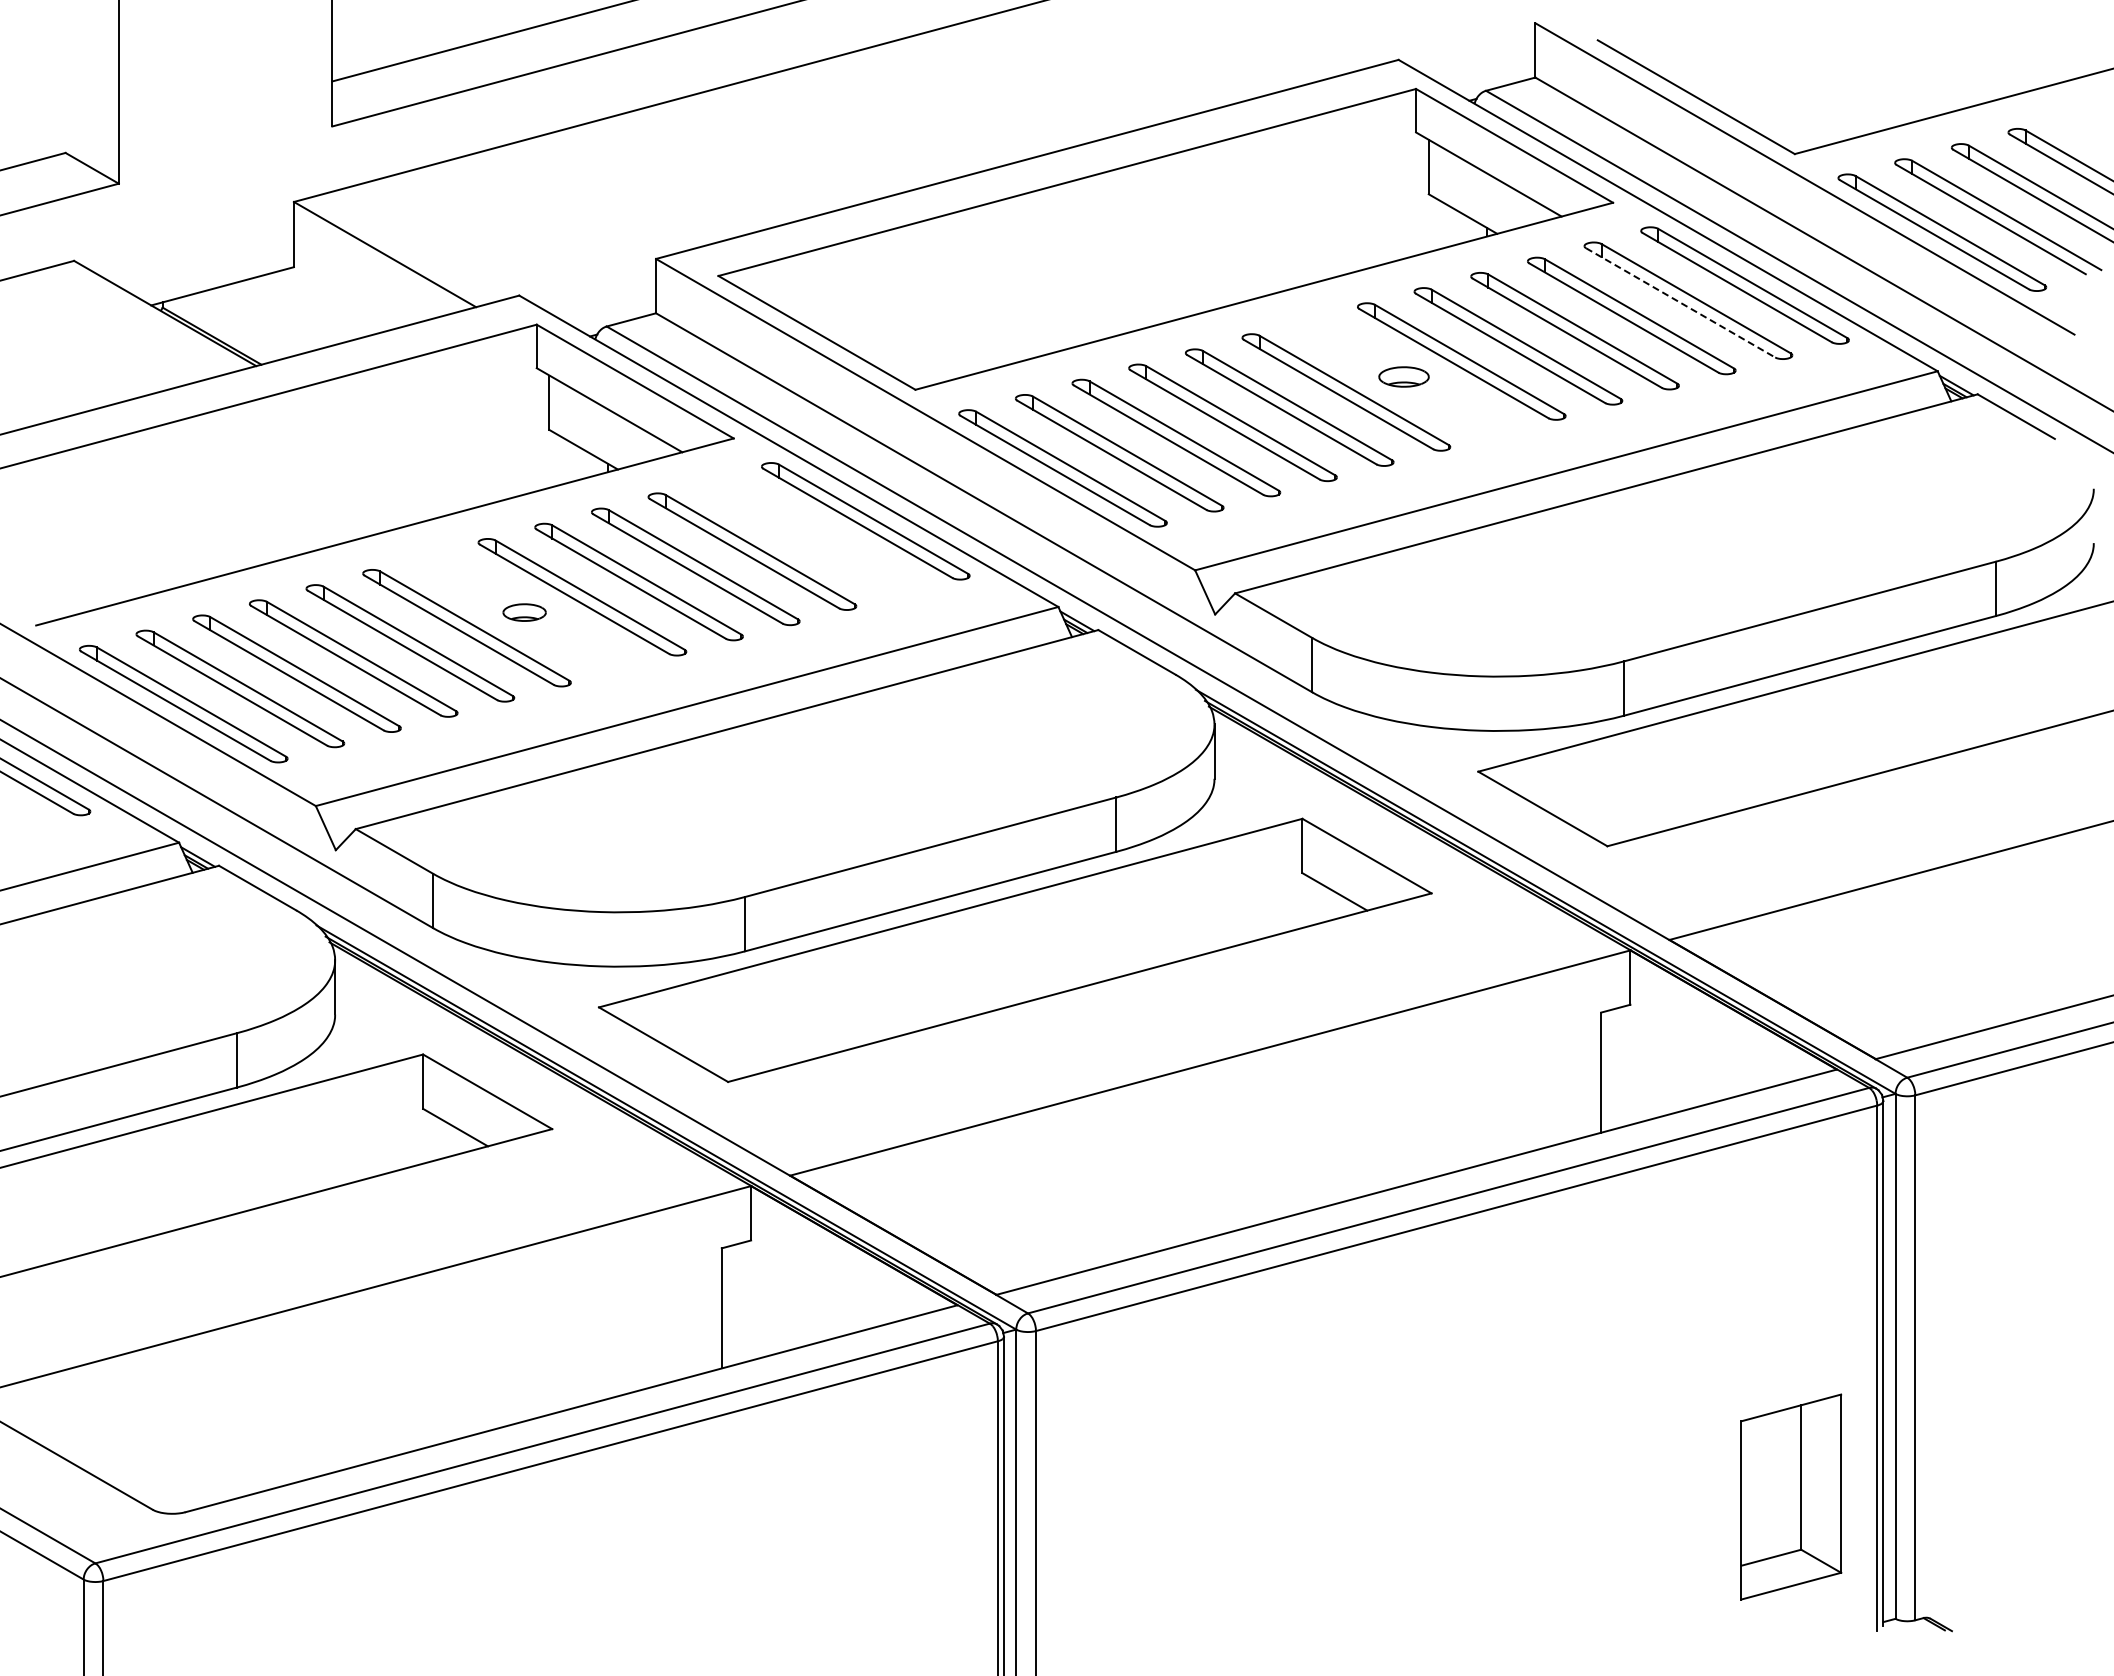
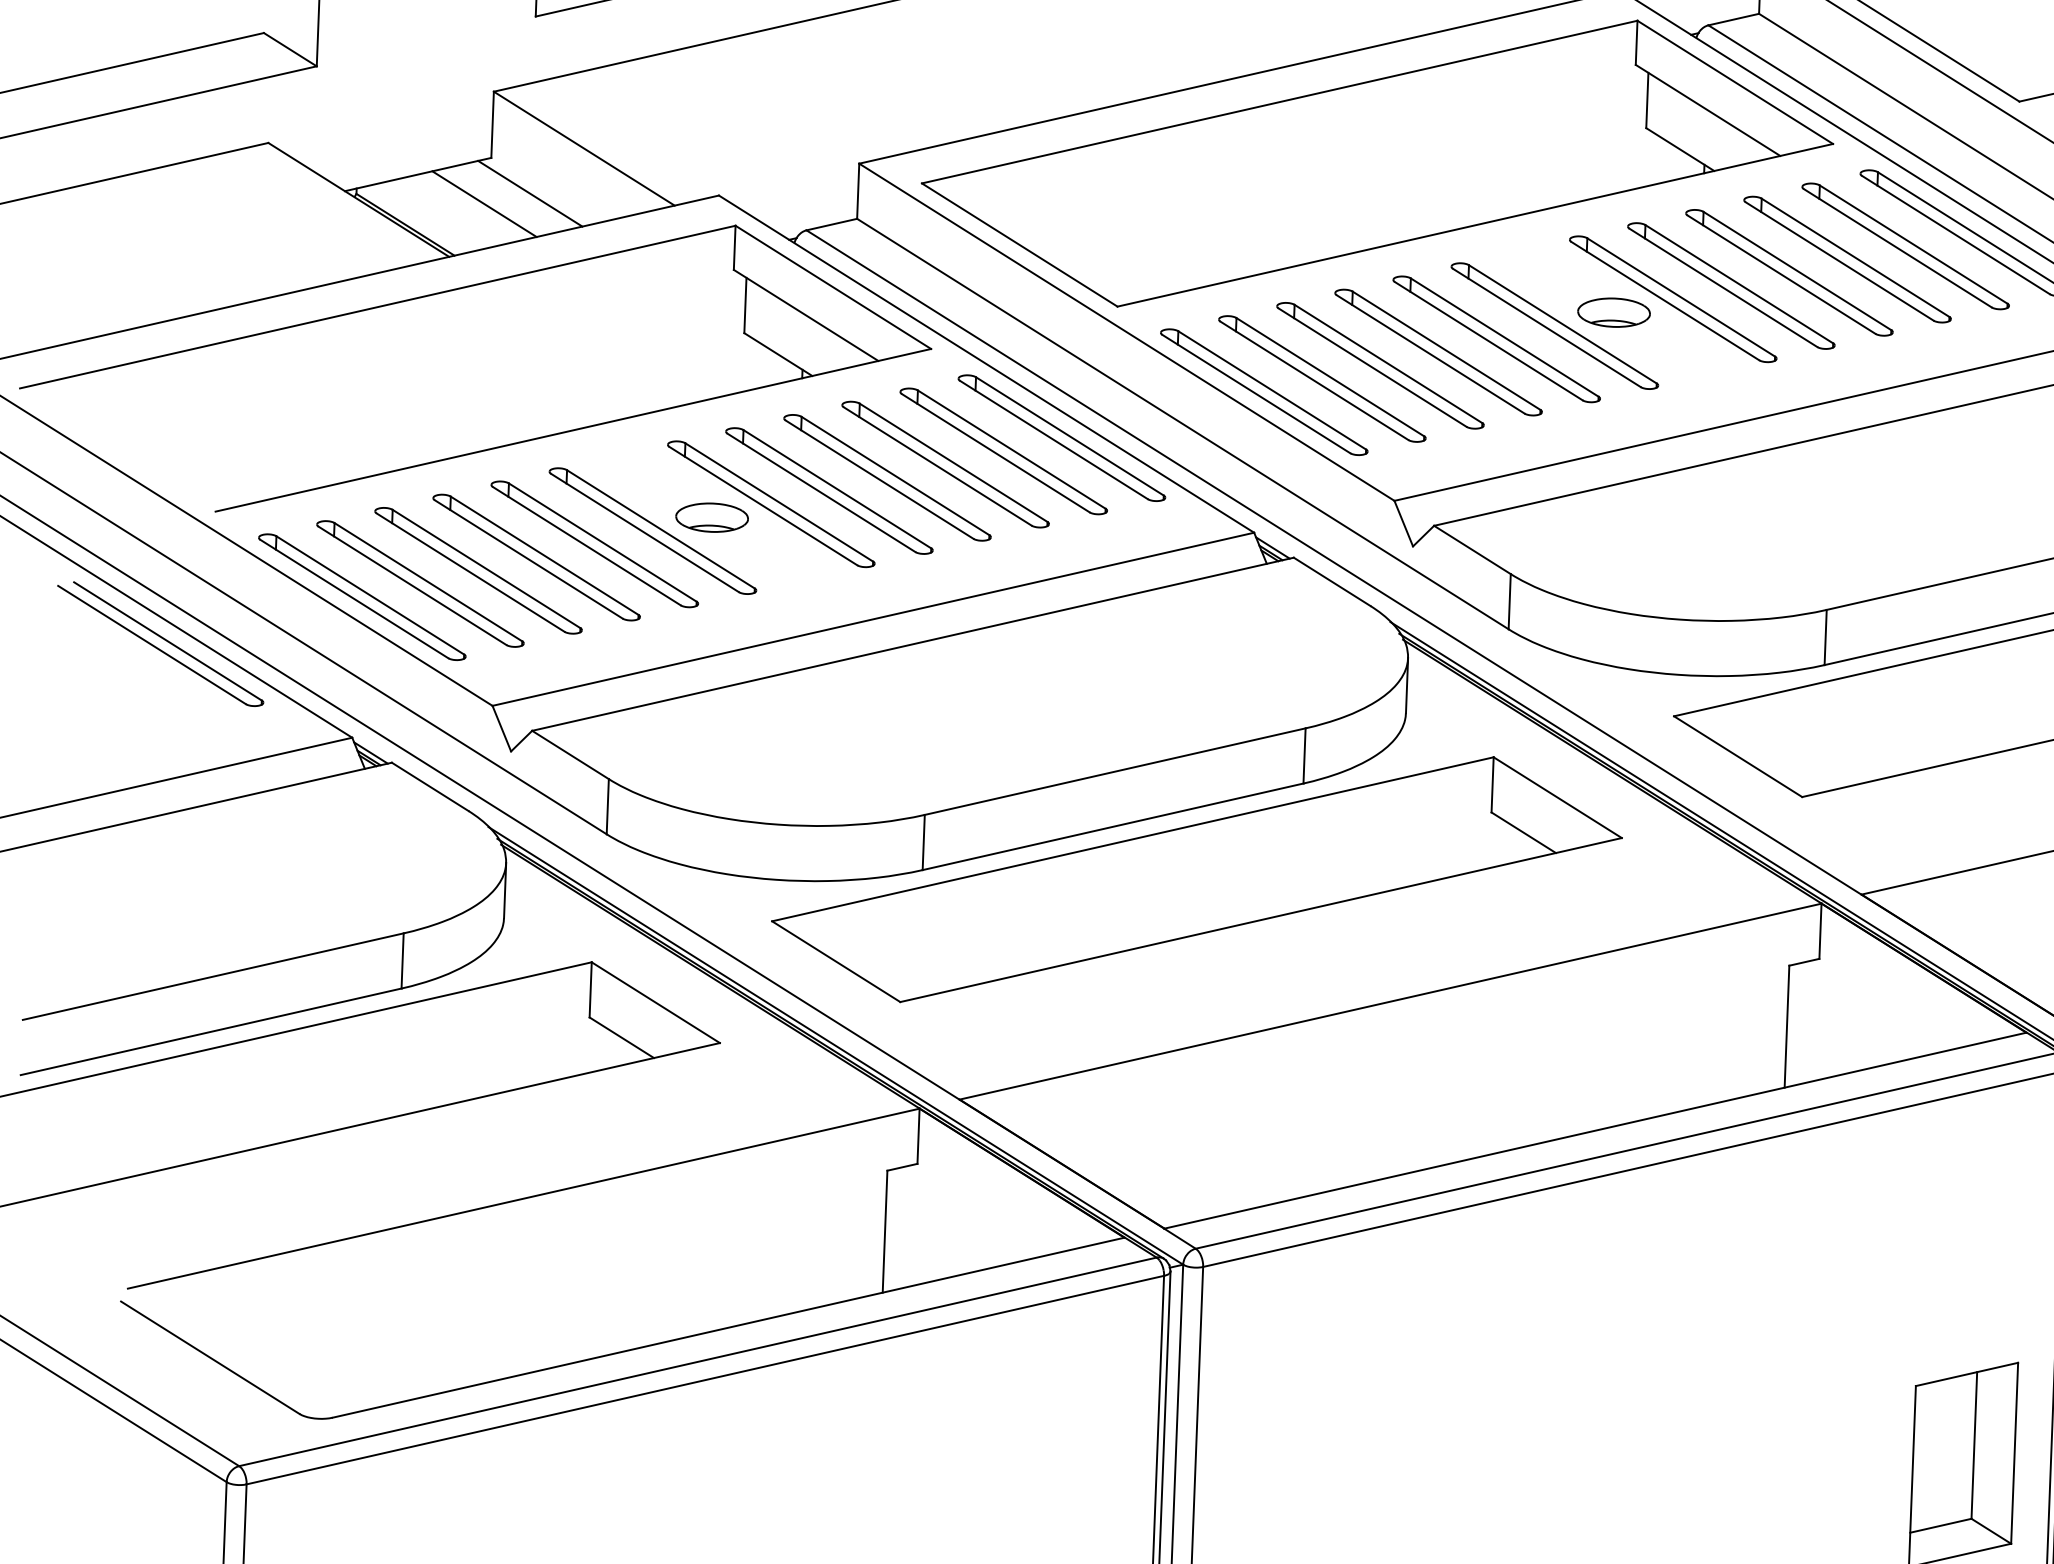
line: (333, 300) -> (530, 193), added
line: (1681, 303) -> (1898, 248), dashed -> solid
line: (288, 312) -> (484, 203), added
part: (1403, 376) -> (1613, 312), size x1.43
part: (808, 536) -> (1003, 451), added
part: (524, 612) -> (711, 517), size x1.67

